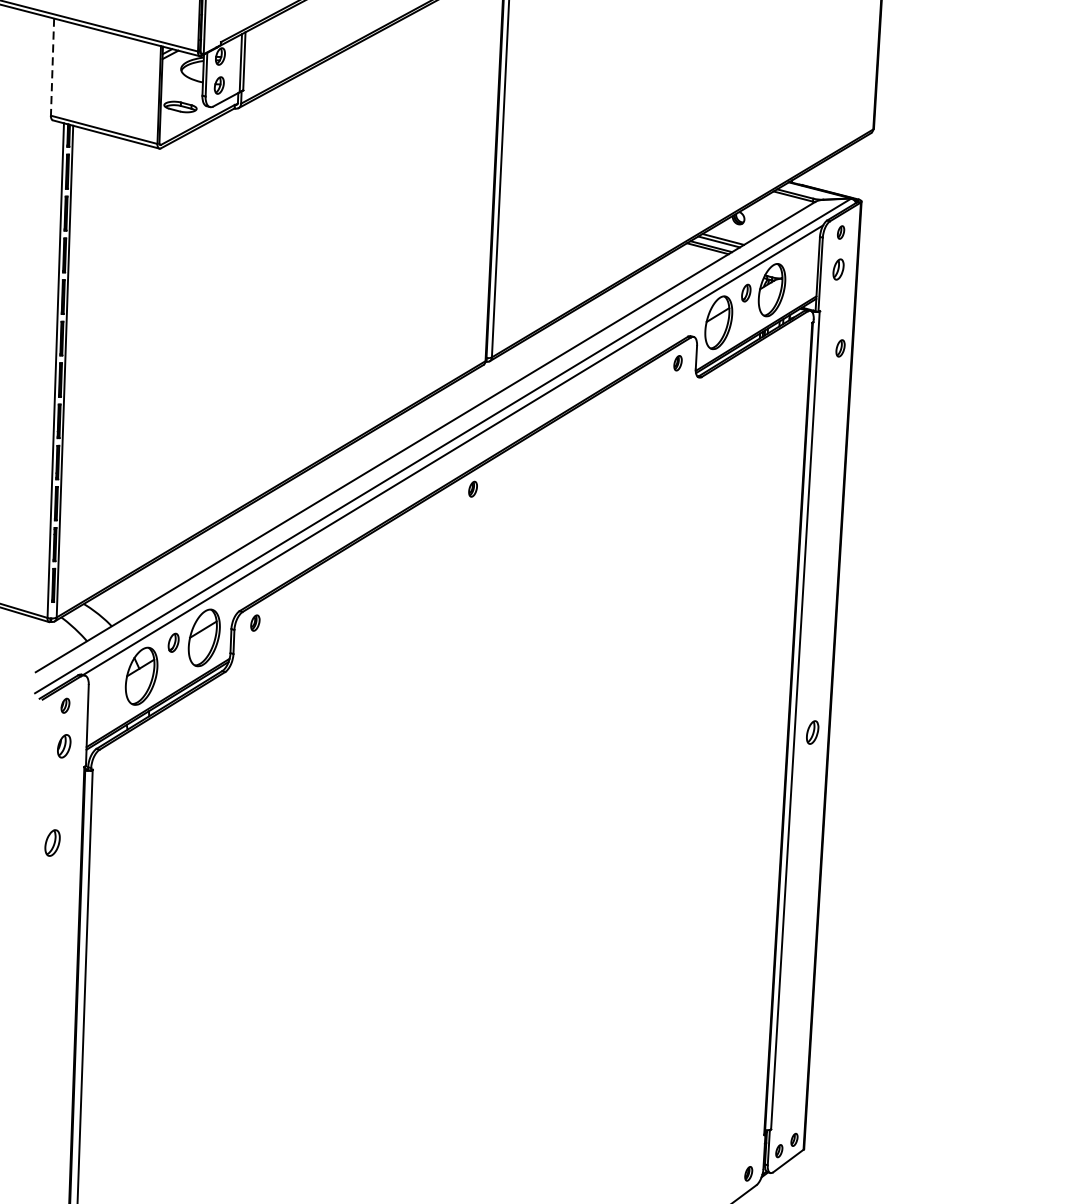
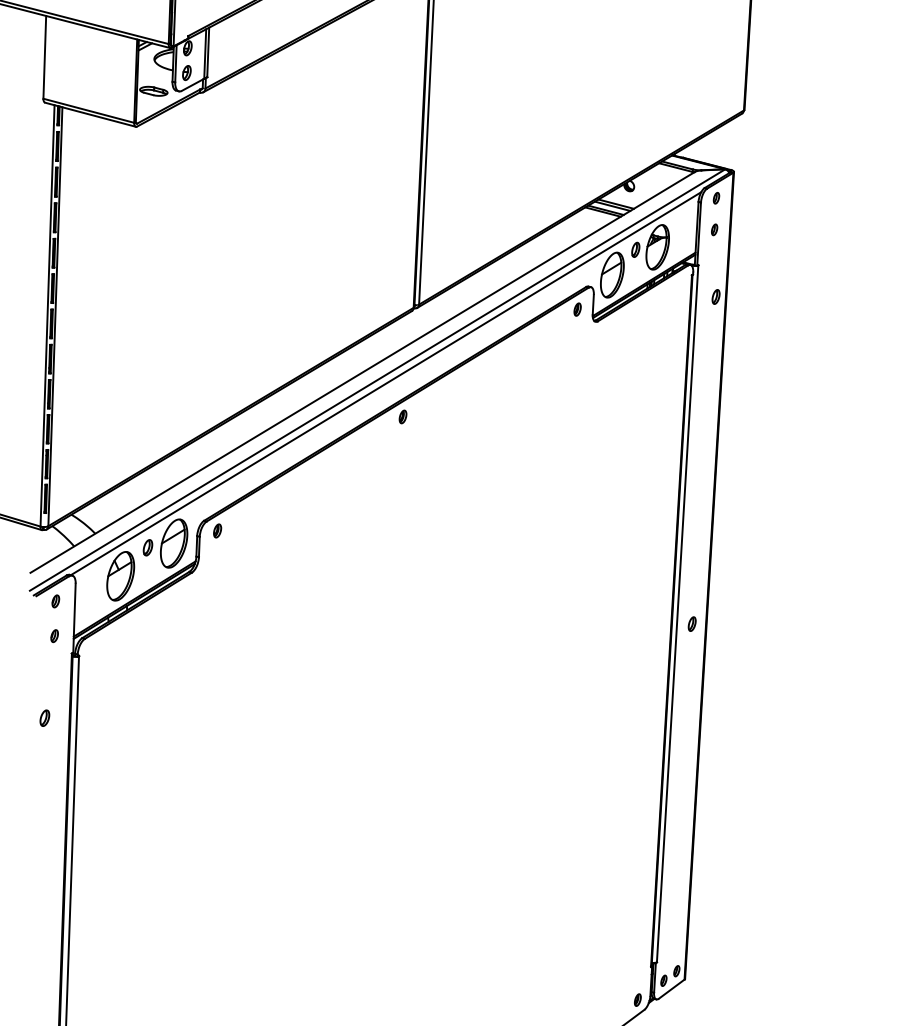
line: (52, 67) -> (44, 57), dashed -> solid
part: (838, 269) -> (714, 229), size x0.62
part: (811, 731) -> (691, 623), size x0.71
part: (63, 746) -> (54, 636), size x0.62
part: (52, 842) -> (44, 717), size x0.71

